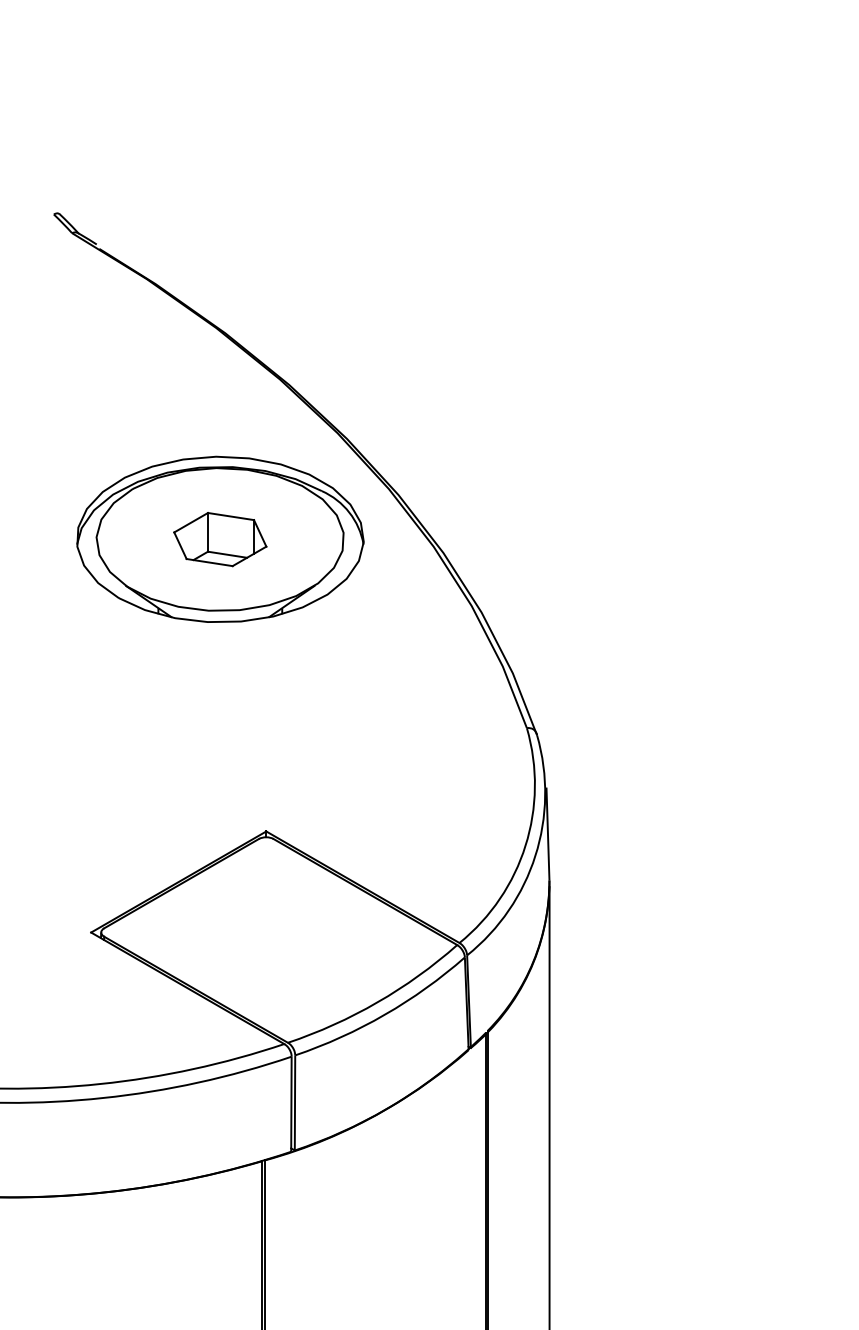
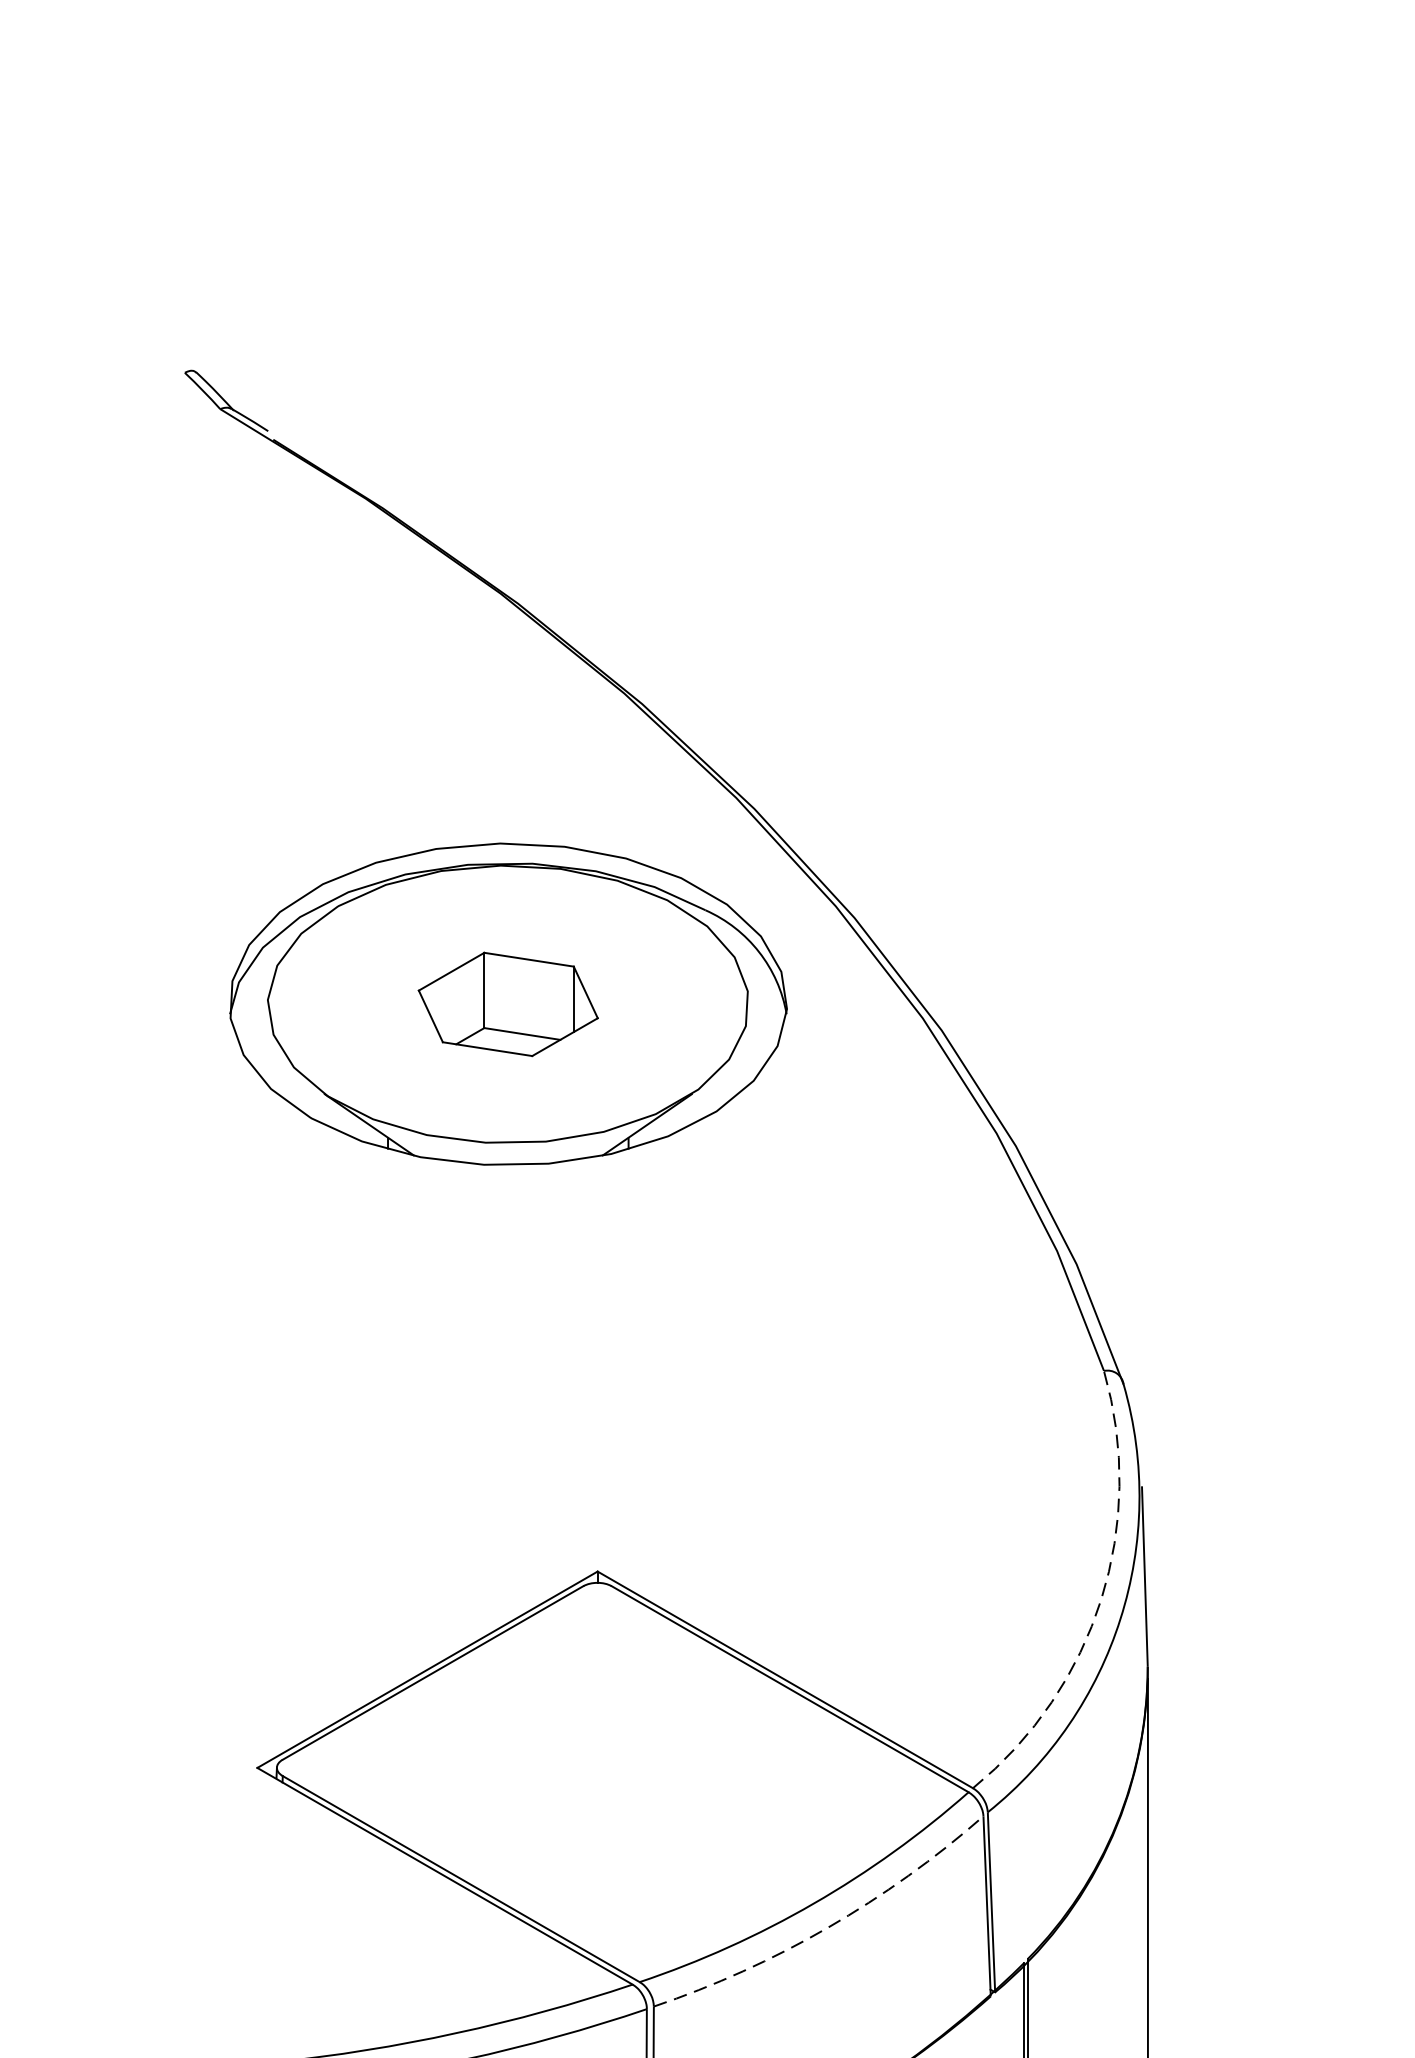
arc: (525, 845) -> (1101, 1598), solid -> dashed
arc: (384, 1014) -> (827, 1927), solid -> dashed

